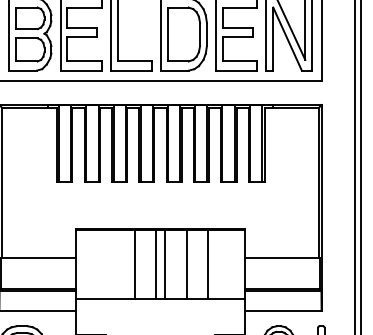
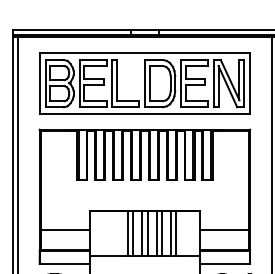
line: (143, 264) -> (133, 233), added
line: (178, 264) -> (156, 233), added
line: (199, 264) -> (170, 233), added

